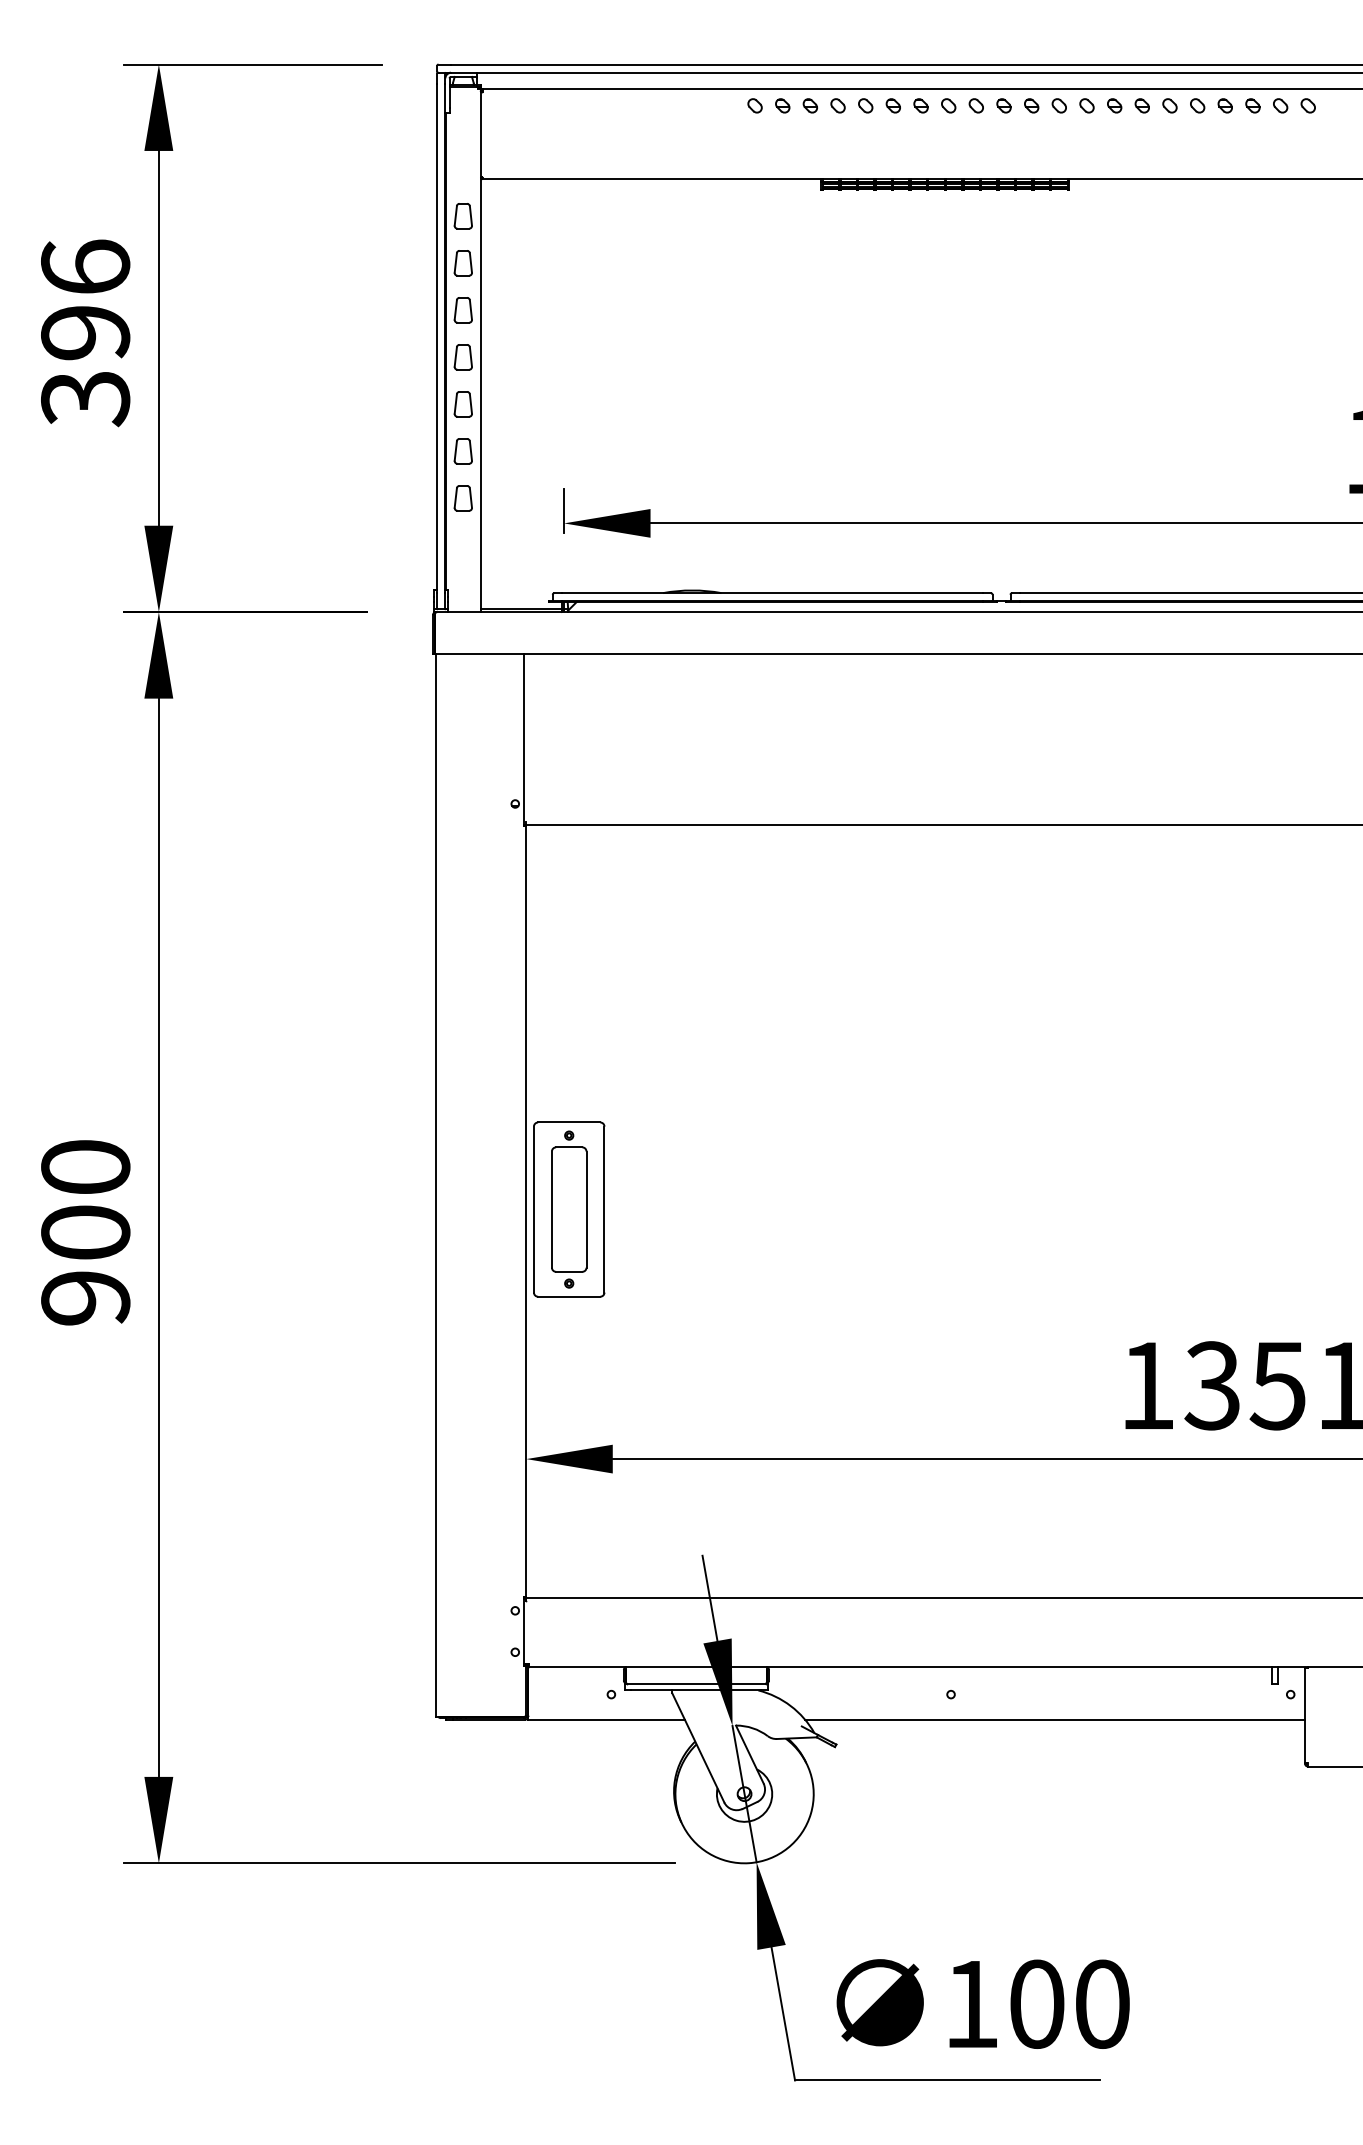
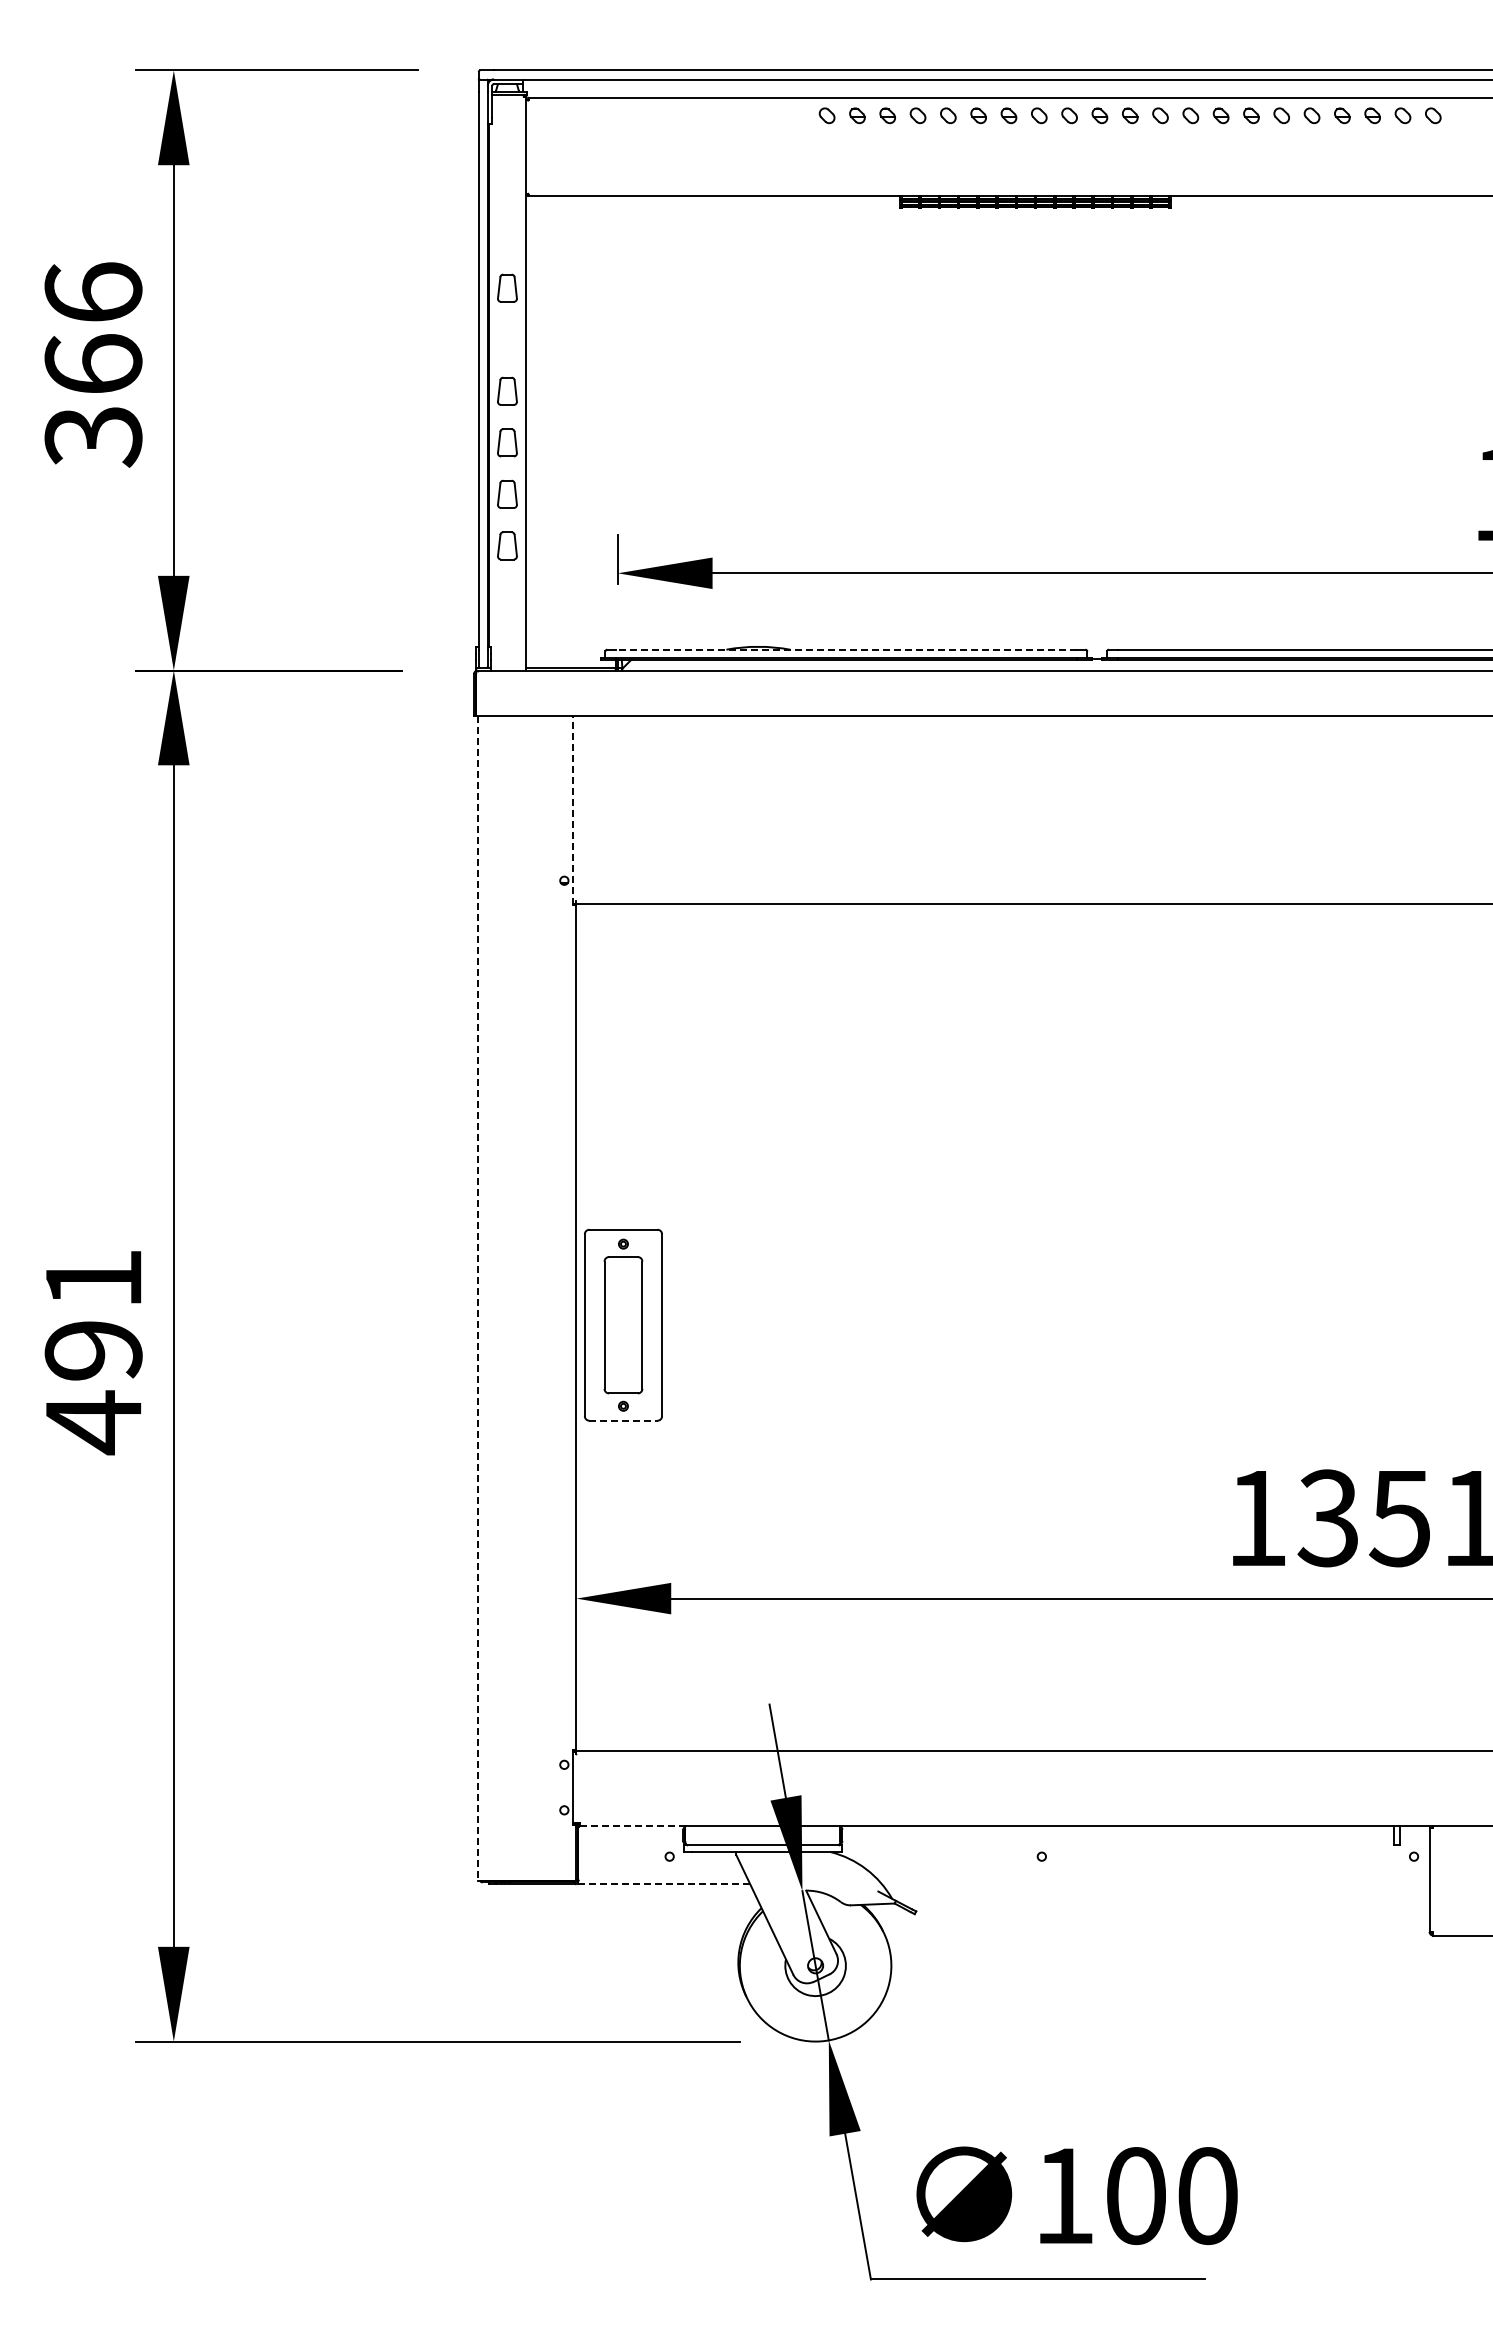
part: (463, 216) -> (507, 236), removed
part: (463, 310) -> (507, 339), removed
text: (85, 332) -> (93, 364), 396 -> 366
line: (771, 592) -> (845, 649), solid -> dashed
line: (523, 739) -> (573, 810), solid -> dashed
line: (436, 1185) -> (477, 1298), solid -> dashed
text: (85, 1234) -> (93, 1352), 900 -> 491
line: (569, 1296) -> (623, 1420), solid -> dashed
line: (577, 1667) -> (632, 1826), solid -> dashed
line: (606, 1719) -> (664, 1884), solid -> dashed
line: (1054, 1719) -> (1155, 1884), removed

